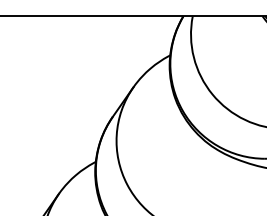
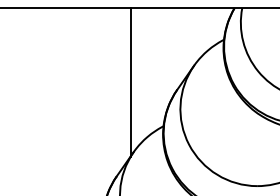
line: (55, 108) -> (130, 82), added

